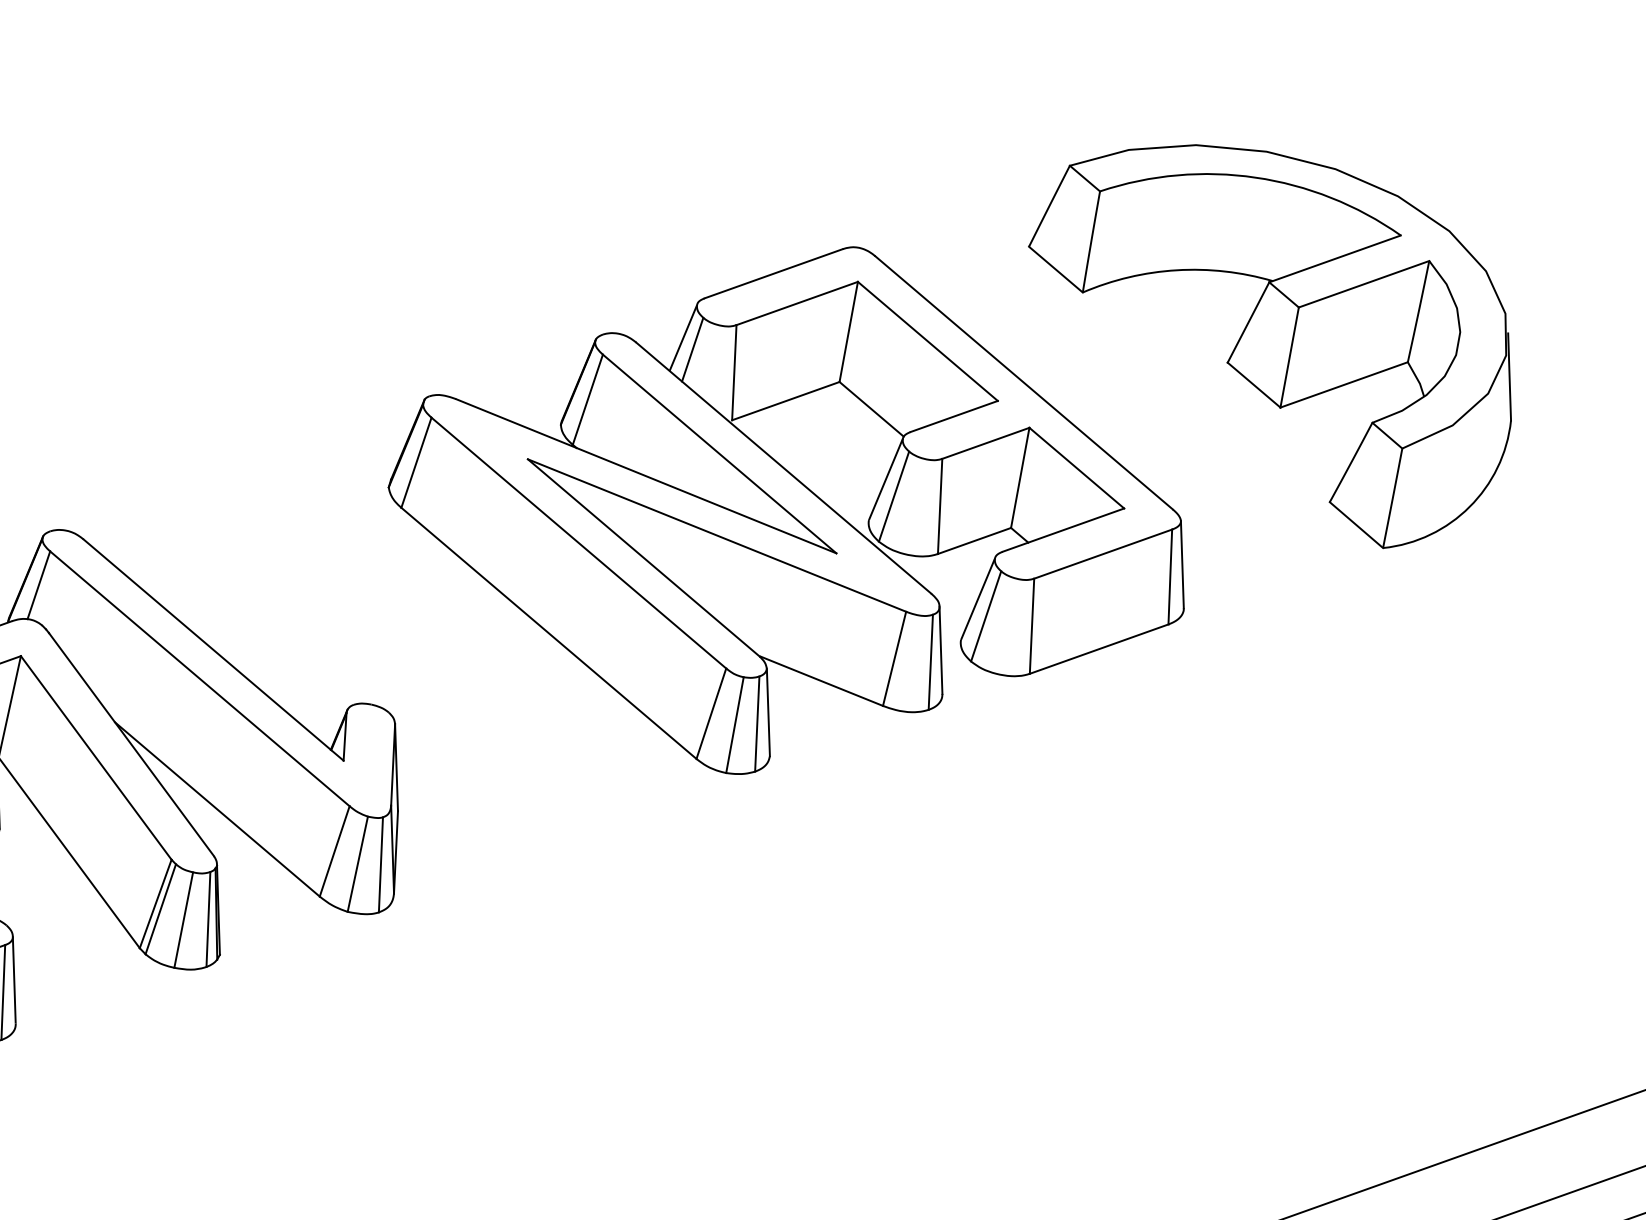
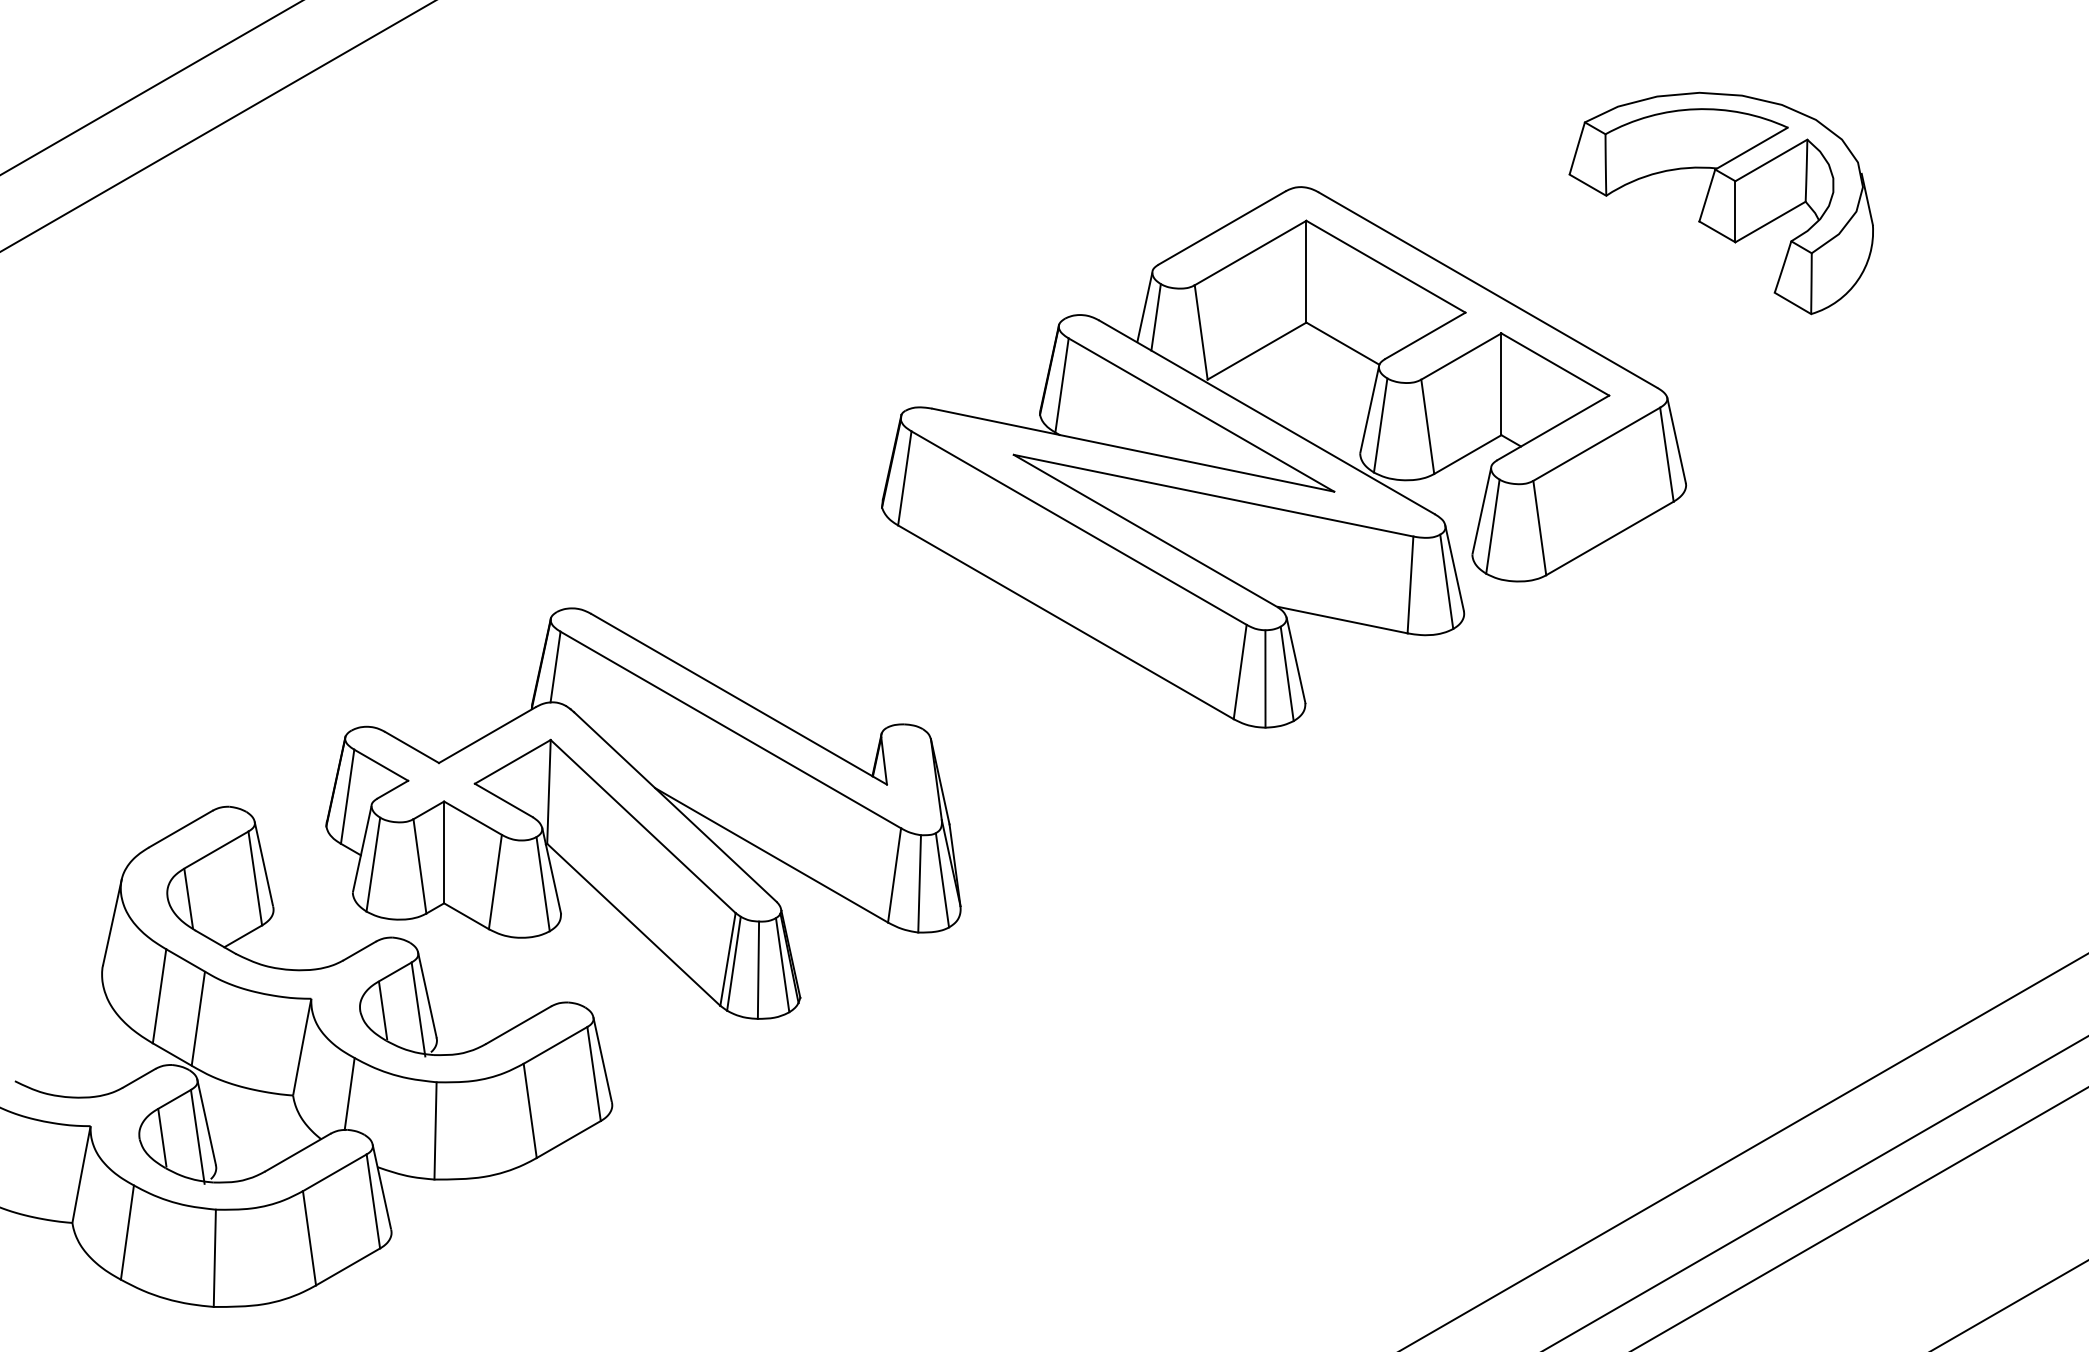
part: (1269, 339) -> (1721, 203), size x0.6

